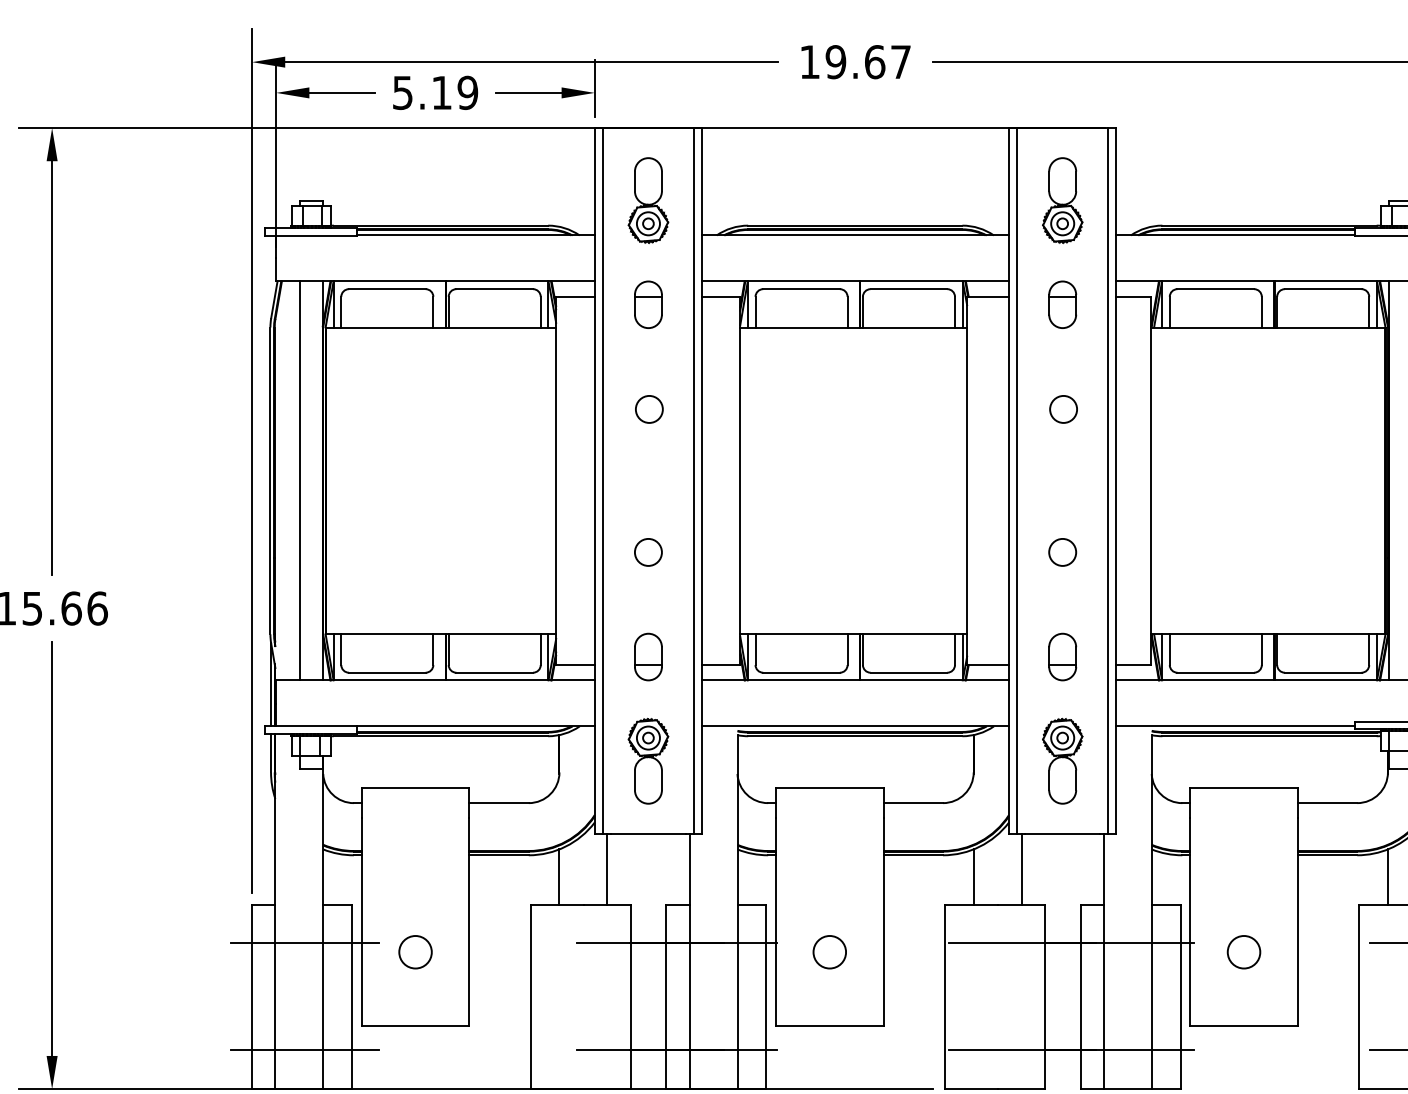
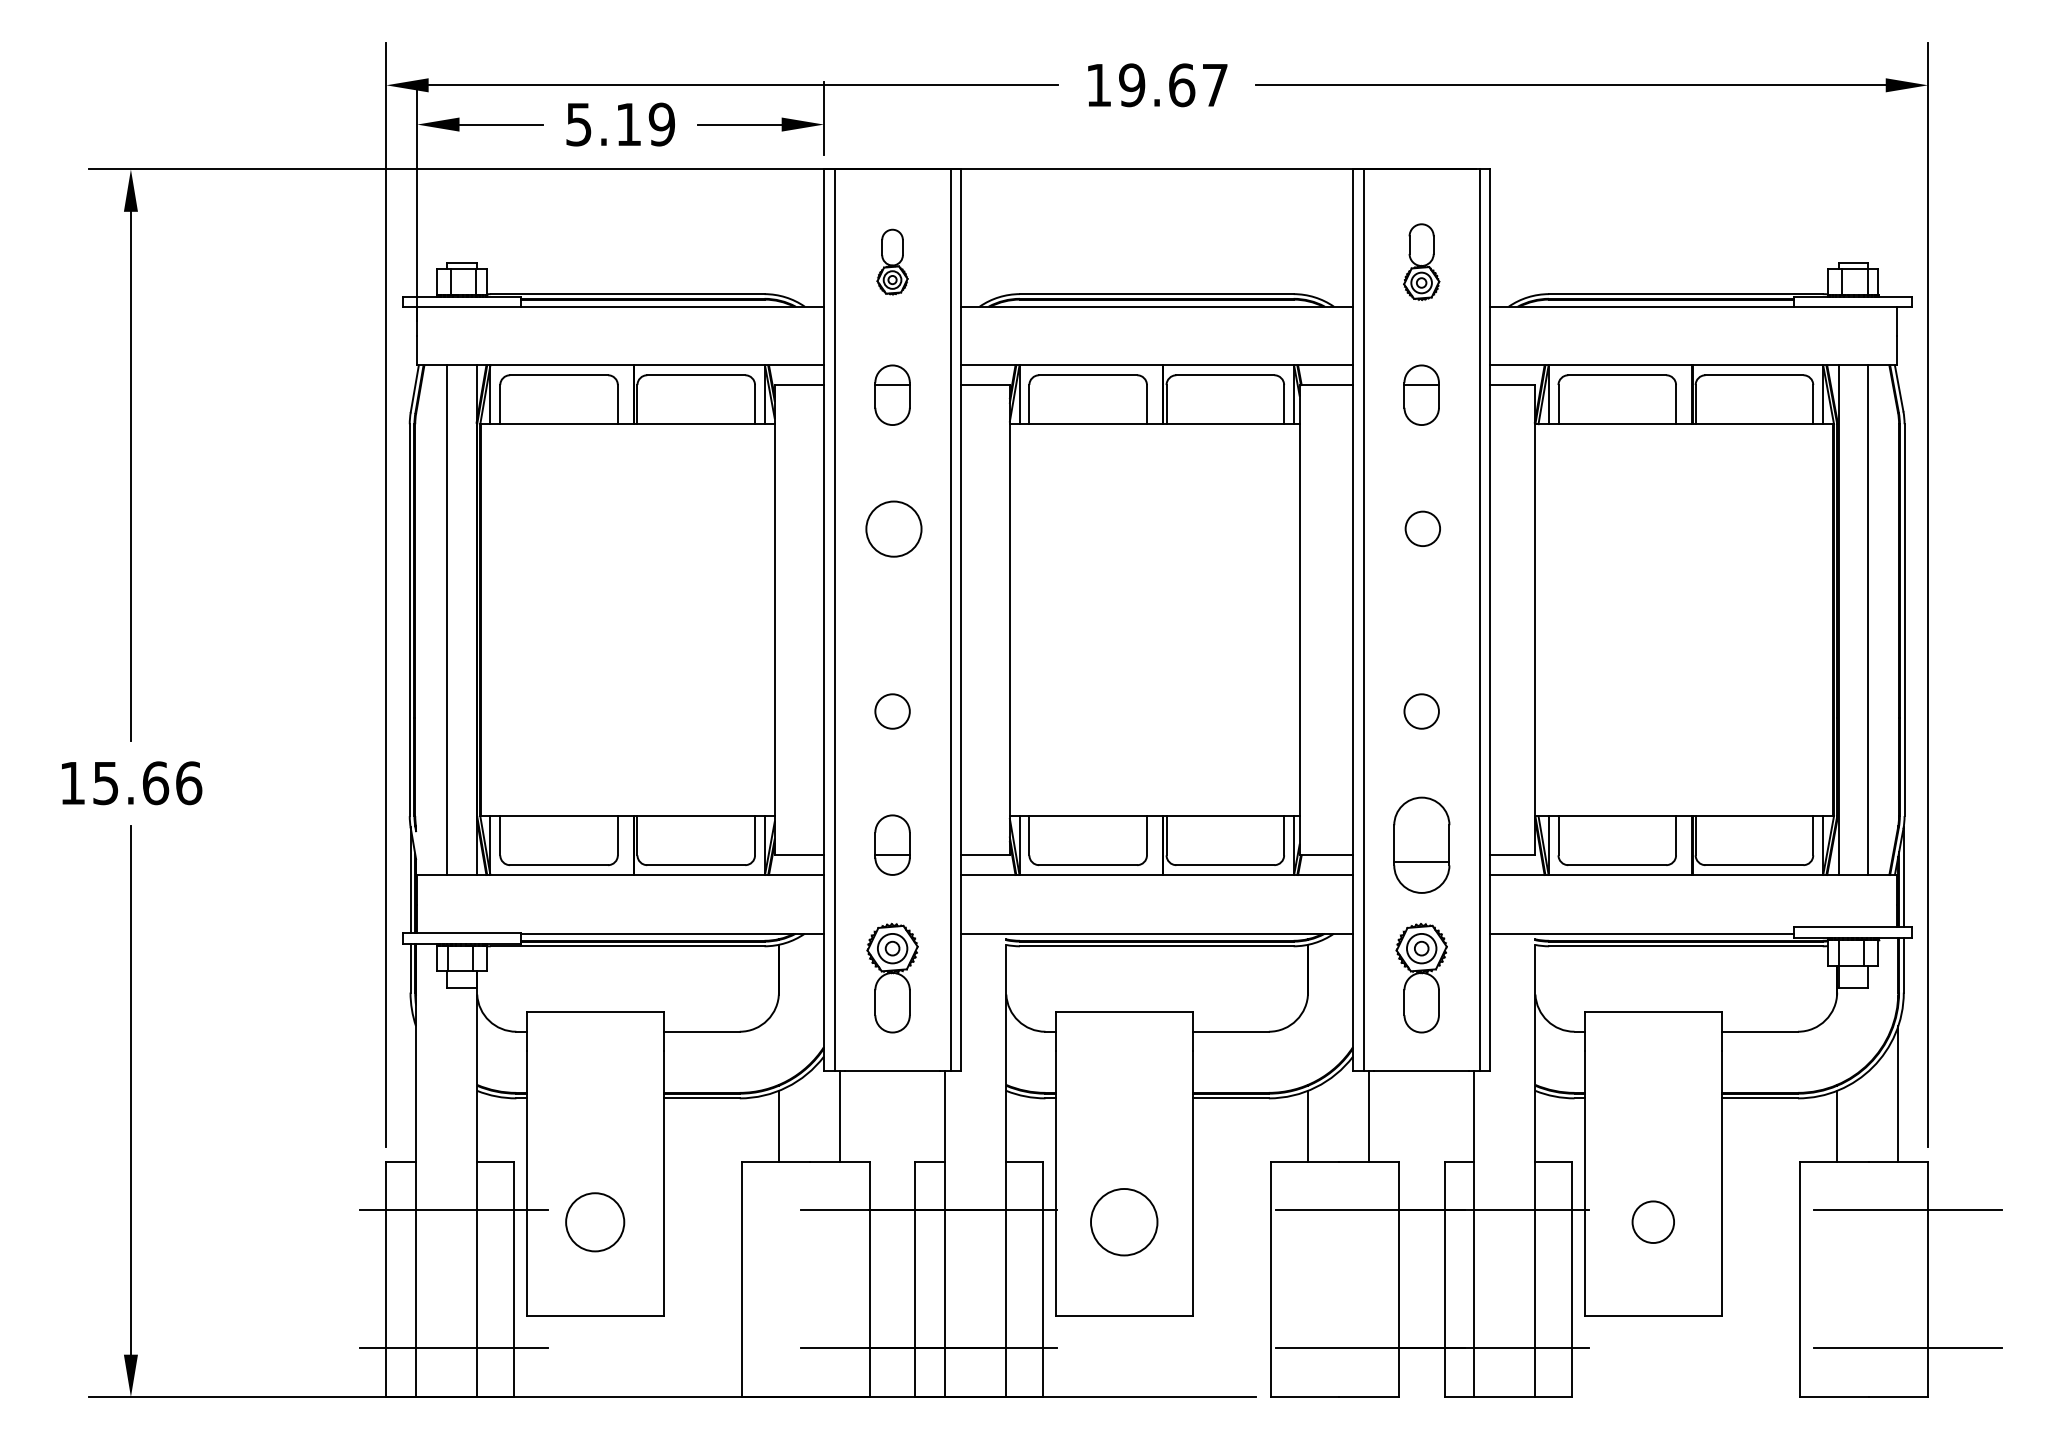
part: (648, 200) -> (892, 262), size x0.6
part: (1062, 200) -> (1421, 262), size x0.7
circle: (649, 409) -> (893, 528), size x1.6
part: (1062, 656) -> (1421, 844), size x1.6
circle: (415, 951) -> (594, 1221), size x1.4
circle: (829, 951) -> (1124, 1221), size x1.6

